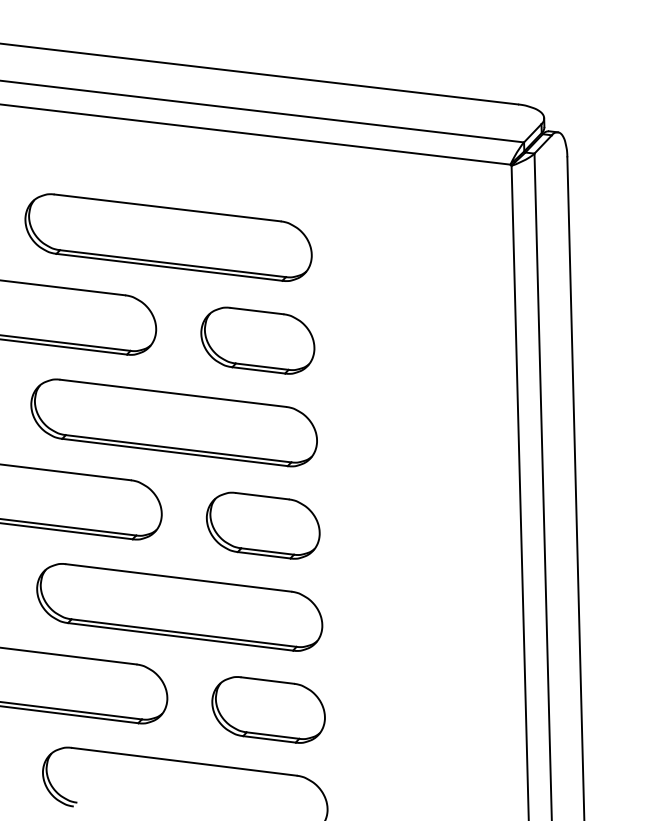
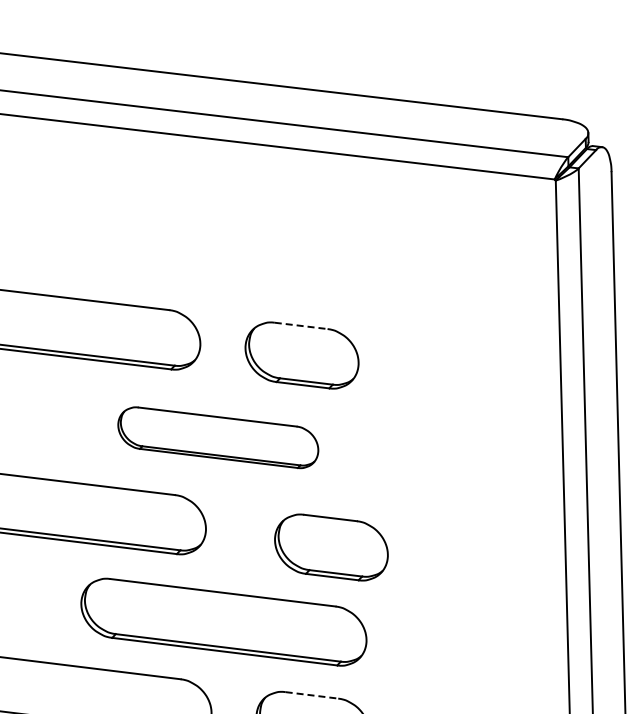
part: (168, 237) -> (212, 252), removed
line: (257, 311) -> (301, 326), solid -> dashed
part: (173, 422) -> (217, 437), size x0.7
part: (263, 525) -> (331, 547), moved
line: (268, 680) -> (312, 695), solid -> dashed

